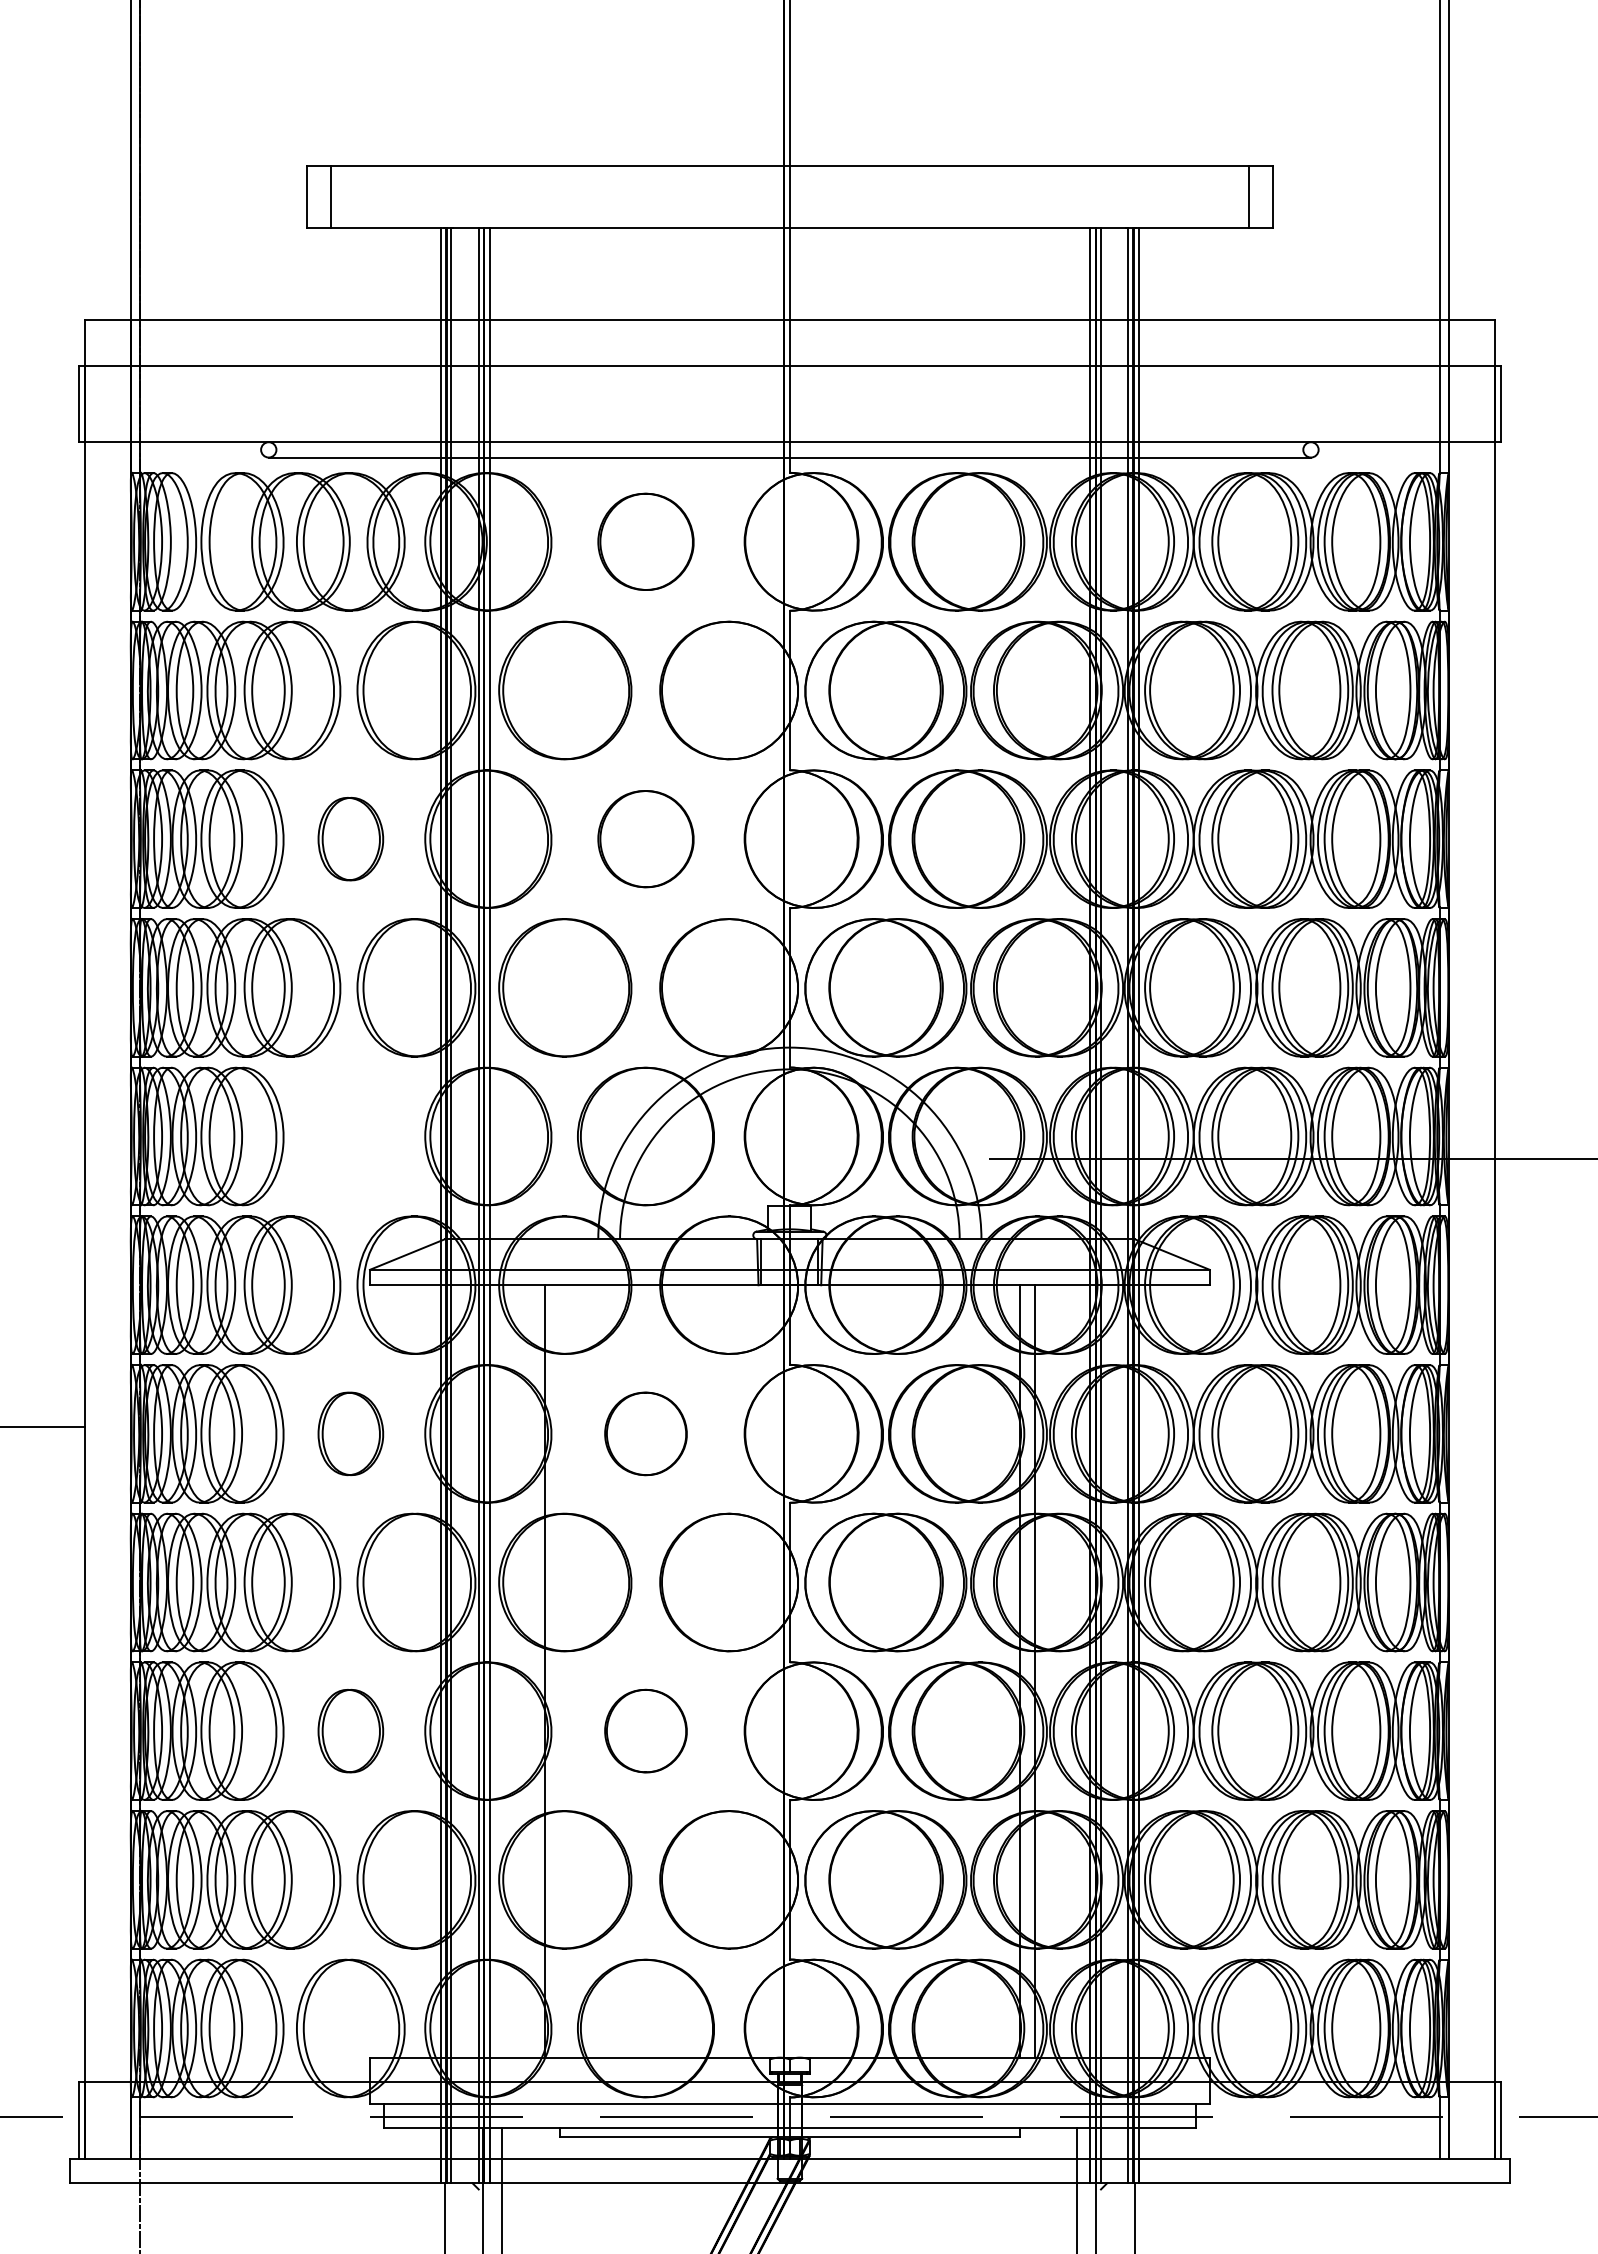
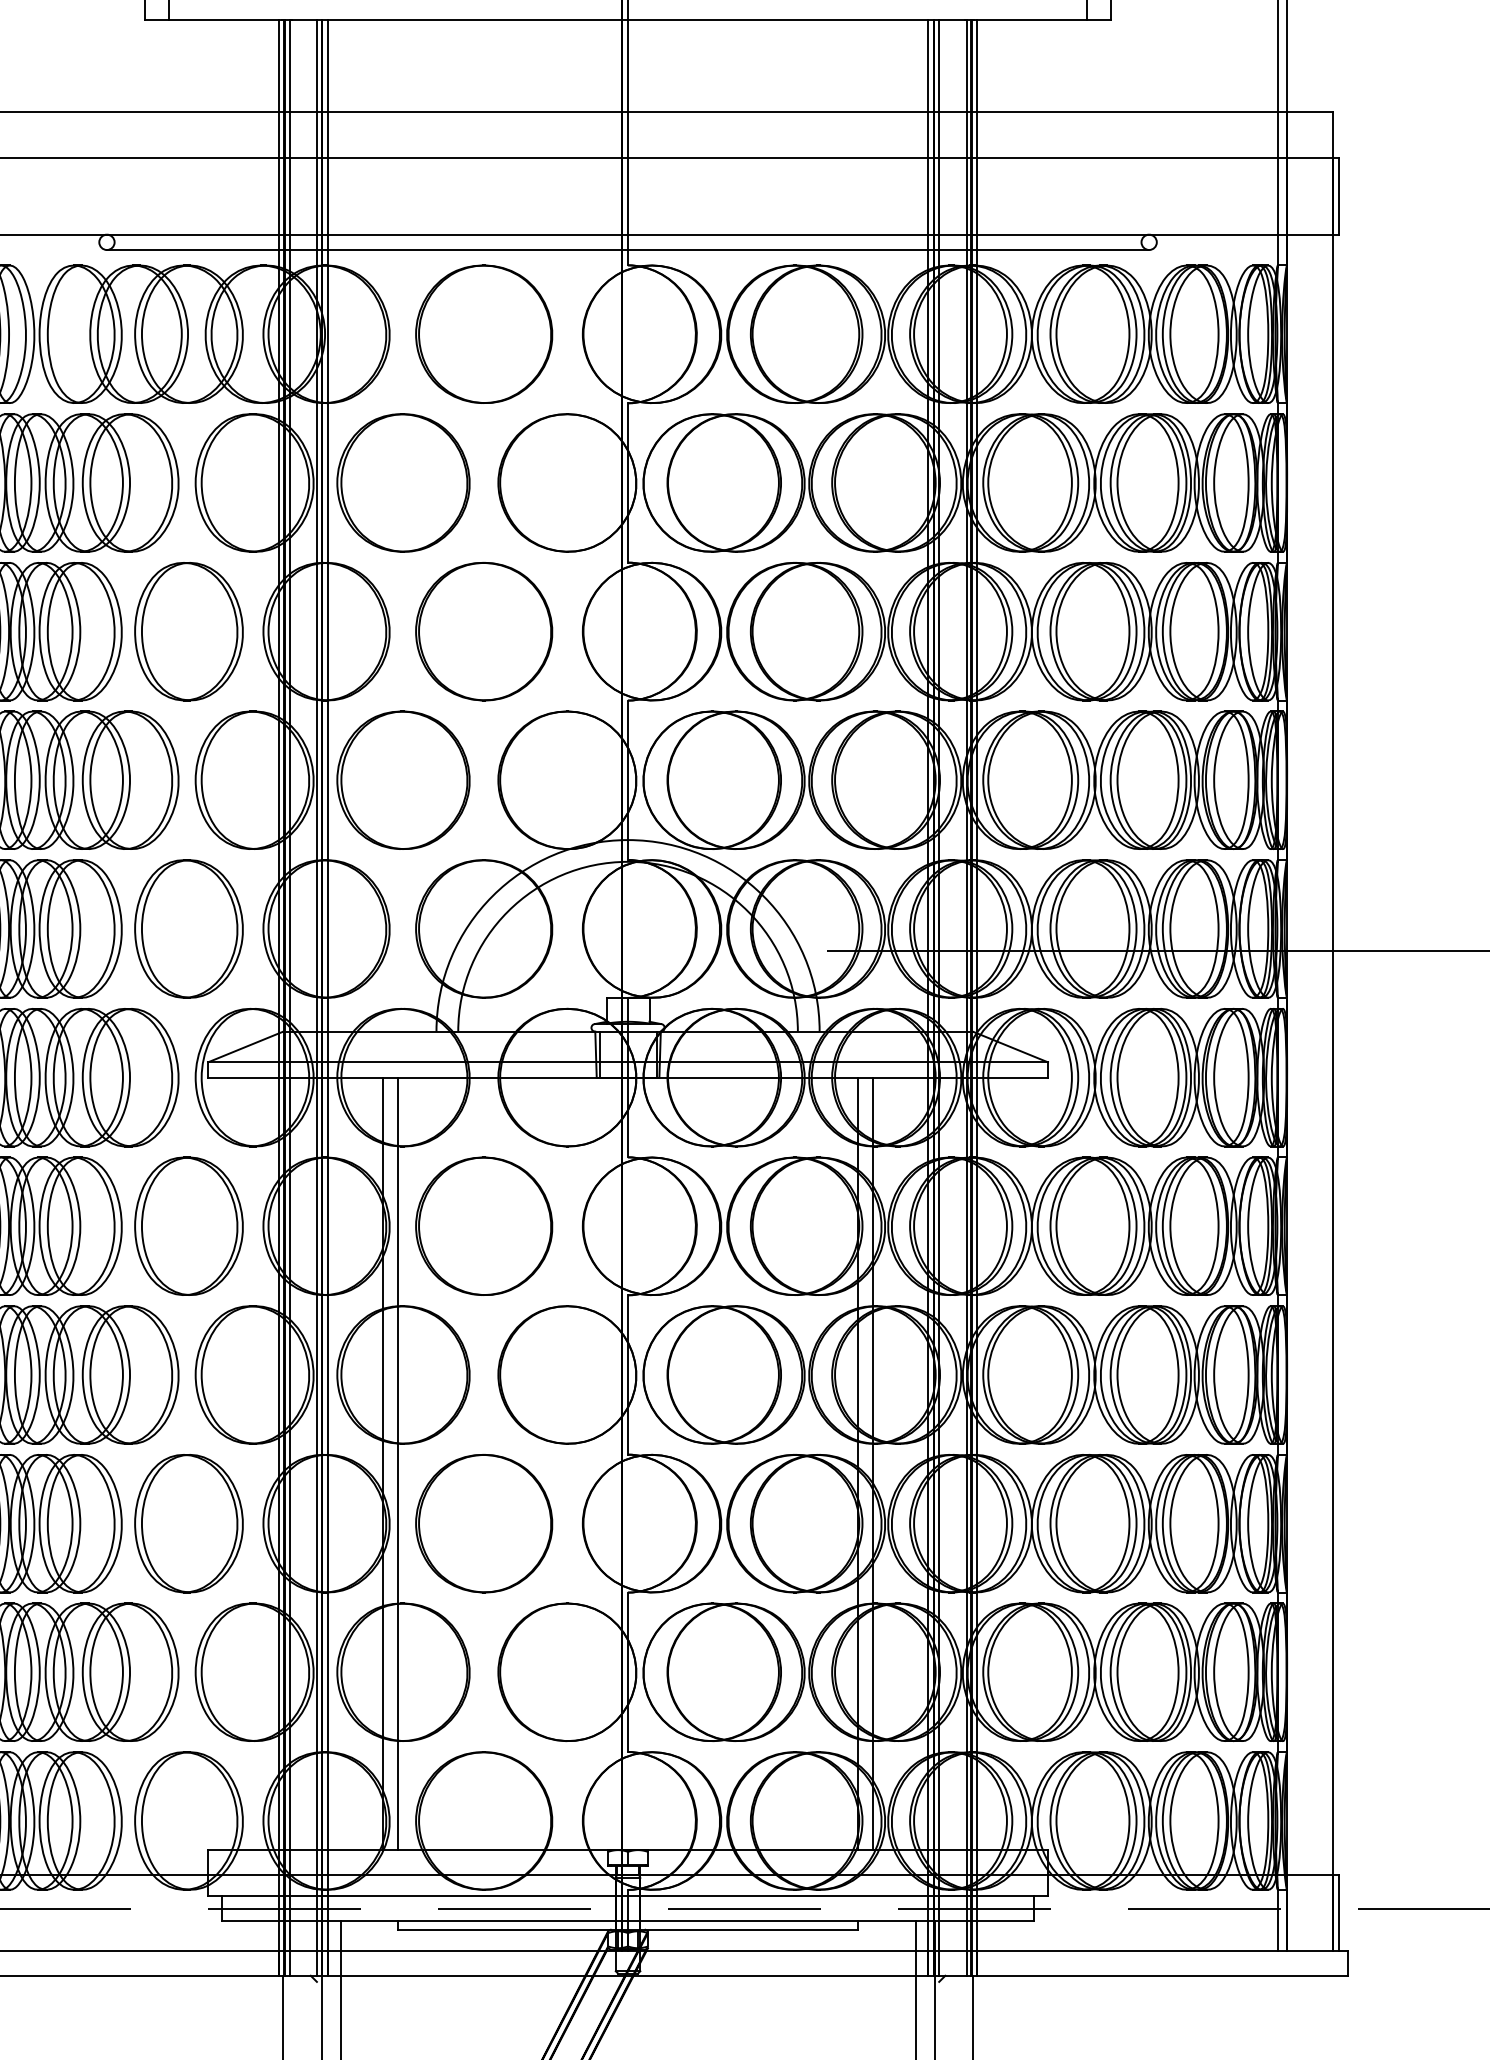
part: (645, 541) -> (483, 333), size x1.43
part: (350, 838) -> (188, 630), size x1.67
part: (645, 838) -> (483, 630), size x1.43
part: (350, 1136) -> (188, 928), added
part: (350, 1433) -> (188, 1225), size x1.67
part: (645, 1433) -> (483, 1225), size x1.67
line: (559, 1671) -> (397, 1463), added
part: (350, 1730) -> (188, 1522), size x1.67
part: (645, 1730) -> (483, 1522), size x1.67

